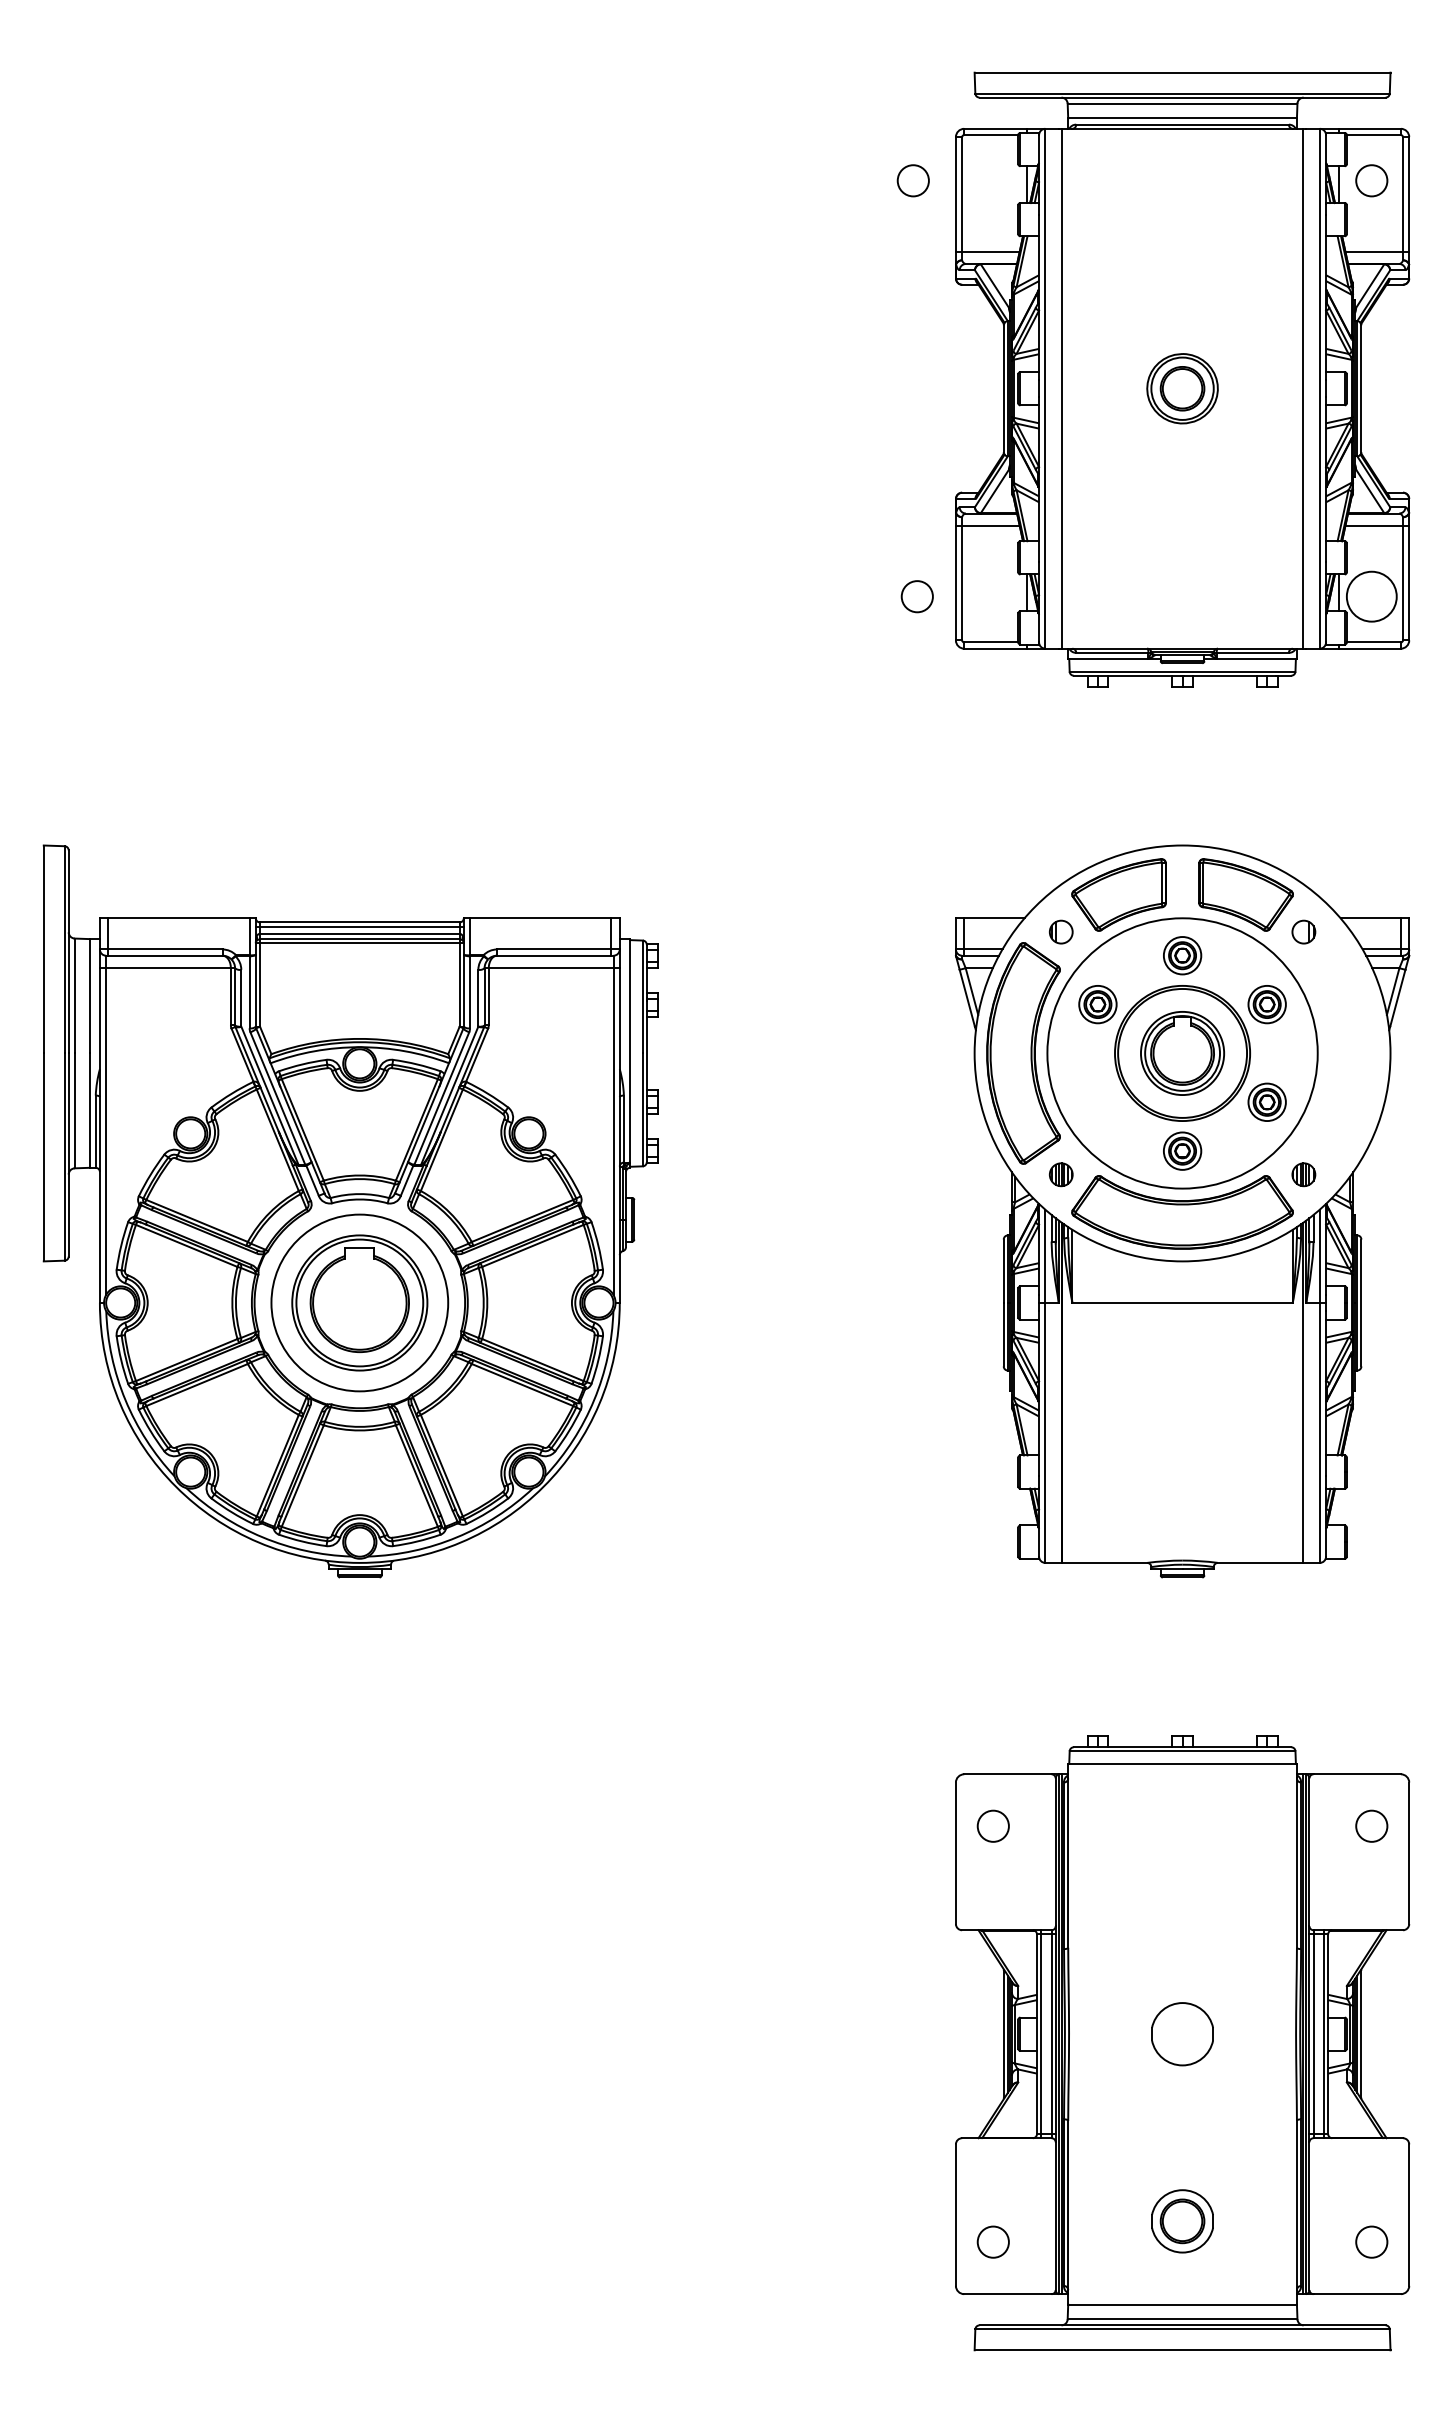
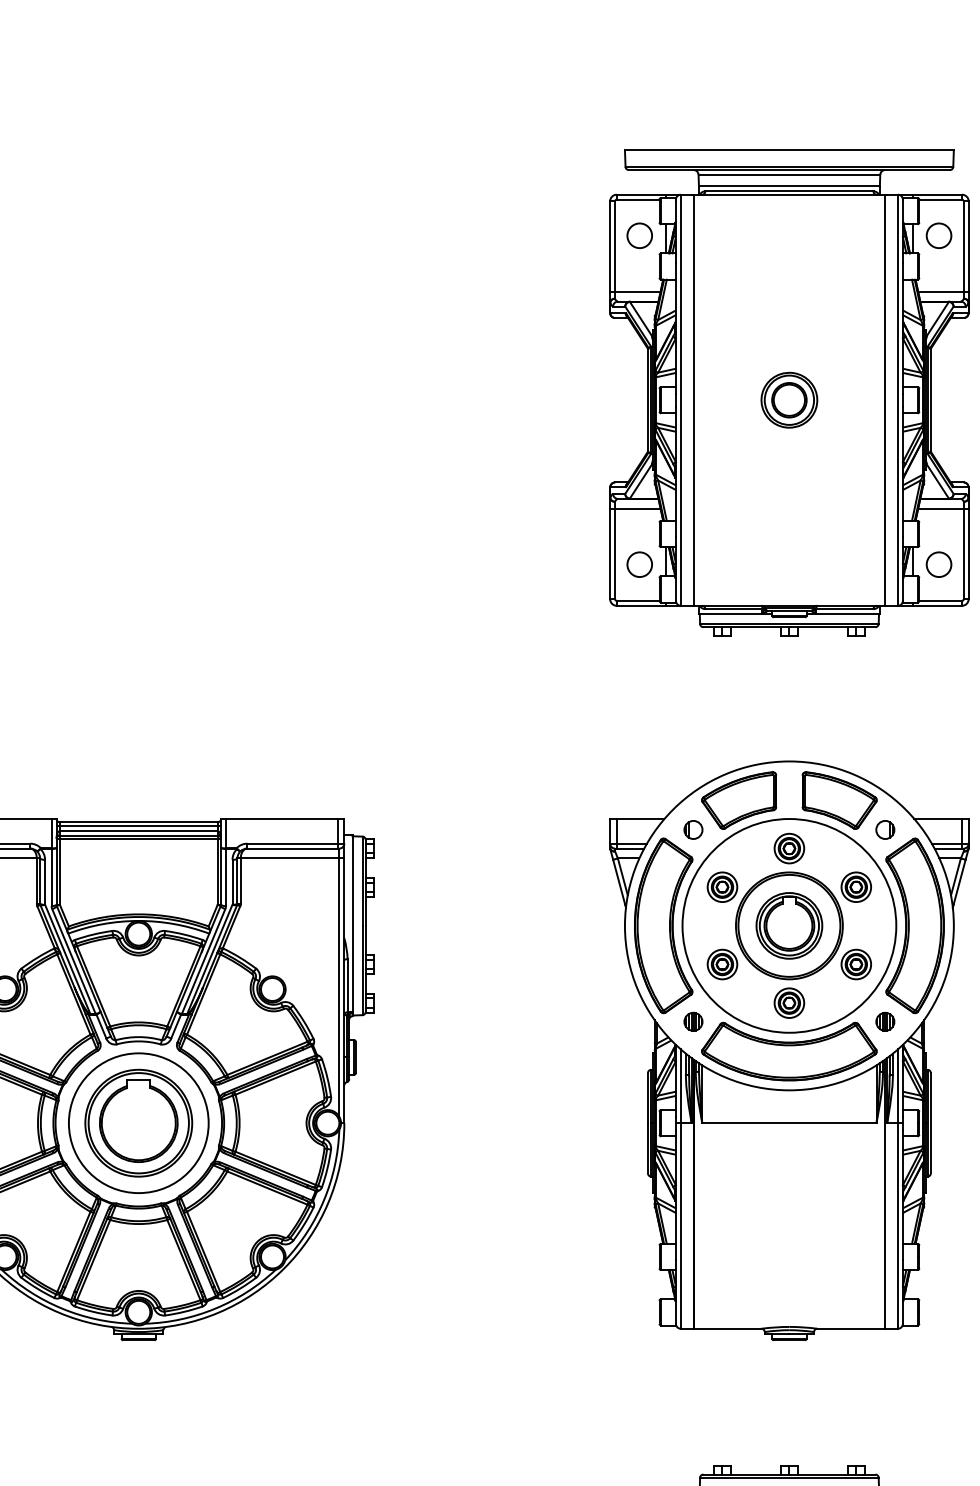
circle: (912, 180) -> (639, 235), moved
circle: (916, 596) -> (639, 564), moved
circle: (1371, 596) -> (938, 564), size x0.62
part: (1341, 1053) -> (915, 925), added
part: (1097, 1101) -> (722, 963), added

